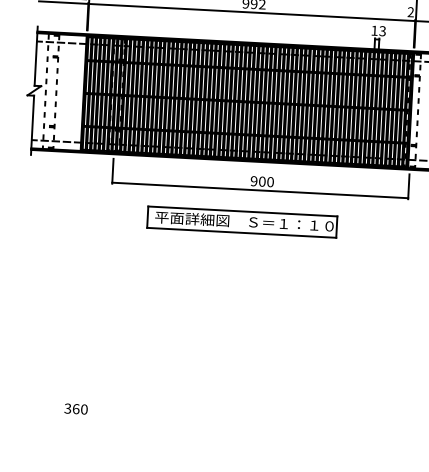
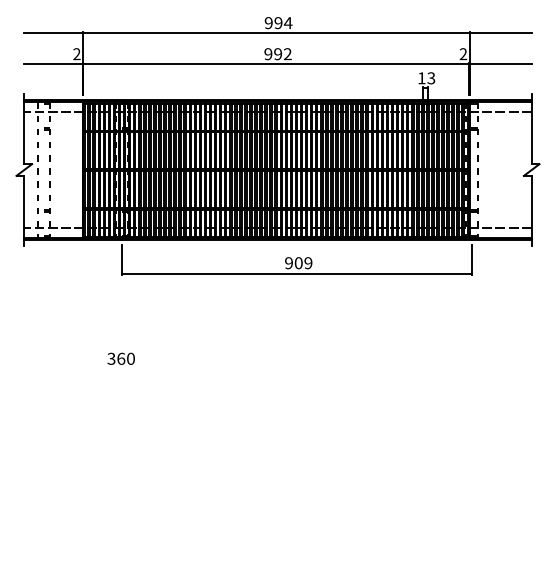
text: (270, 182) -> (308, 263), 900 -> 909
part: (242, 221) -> (277, 311), removed
text: (75, 408) -> (120, 358), moved

